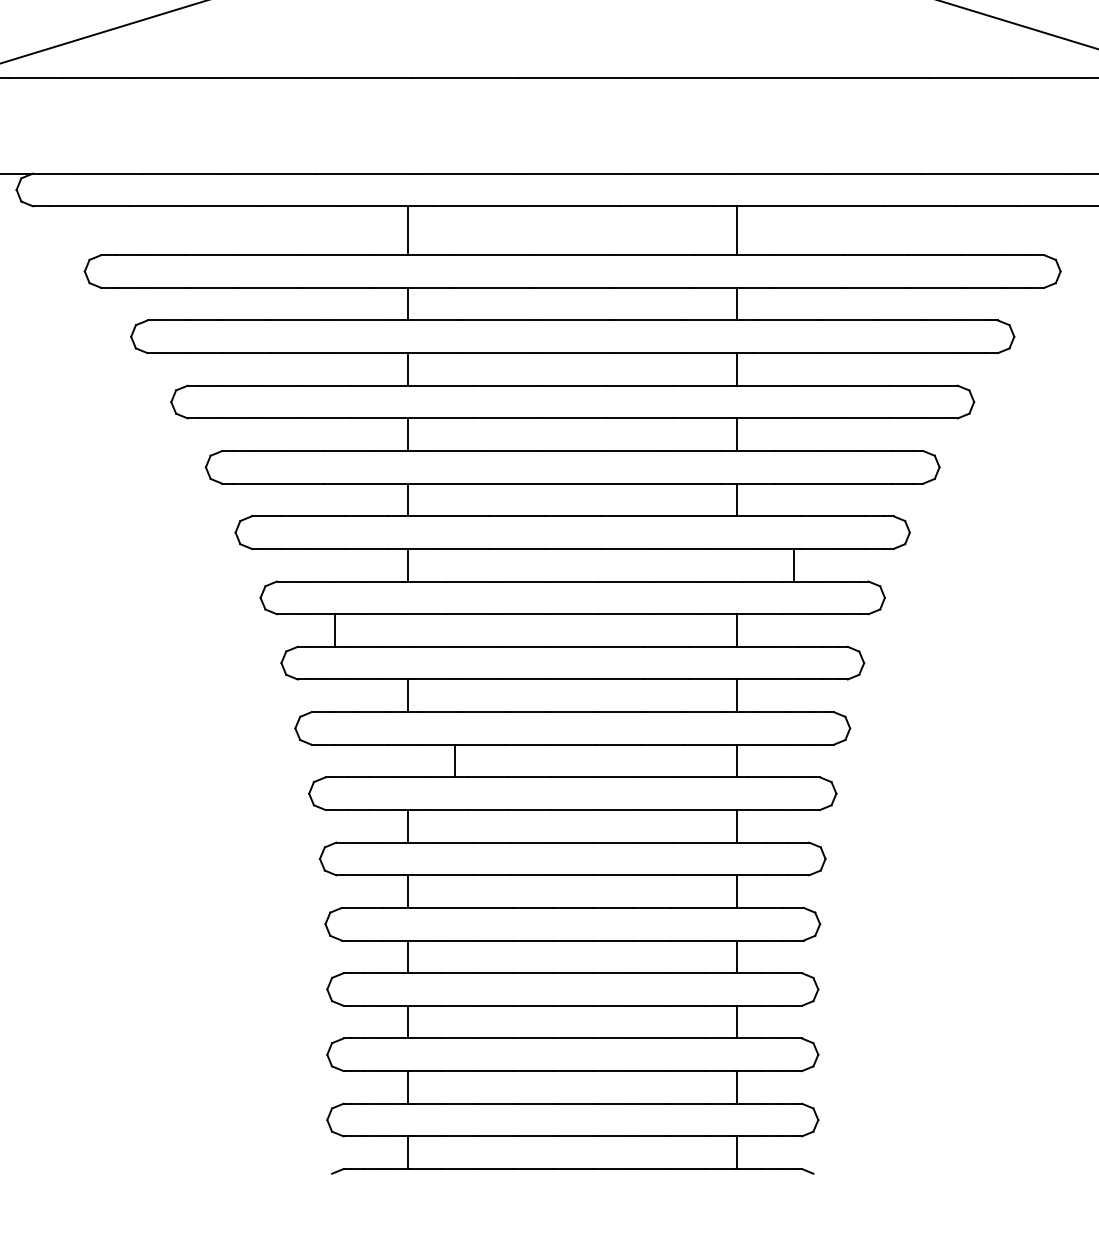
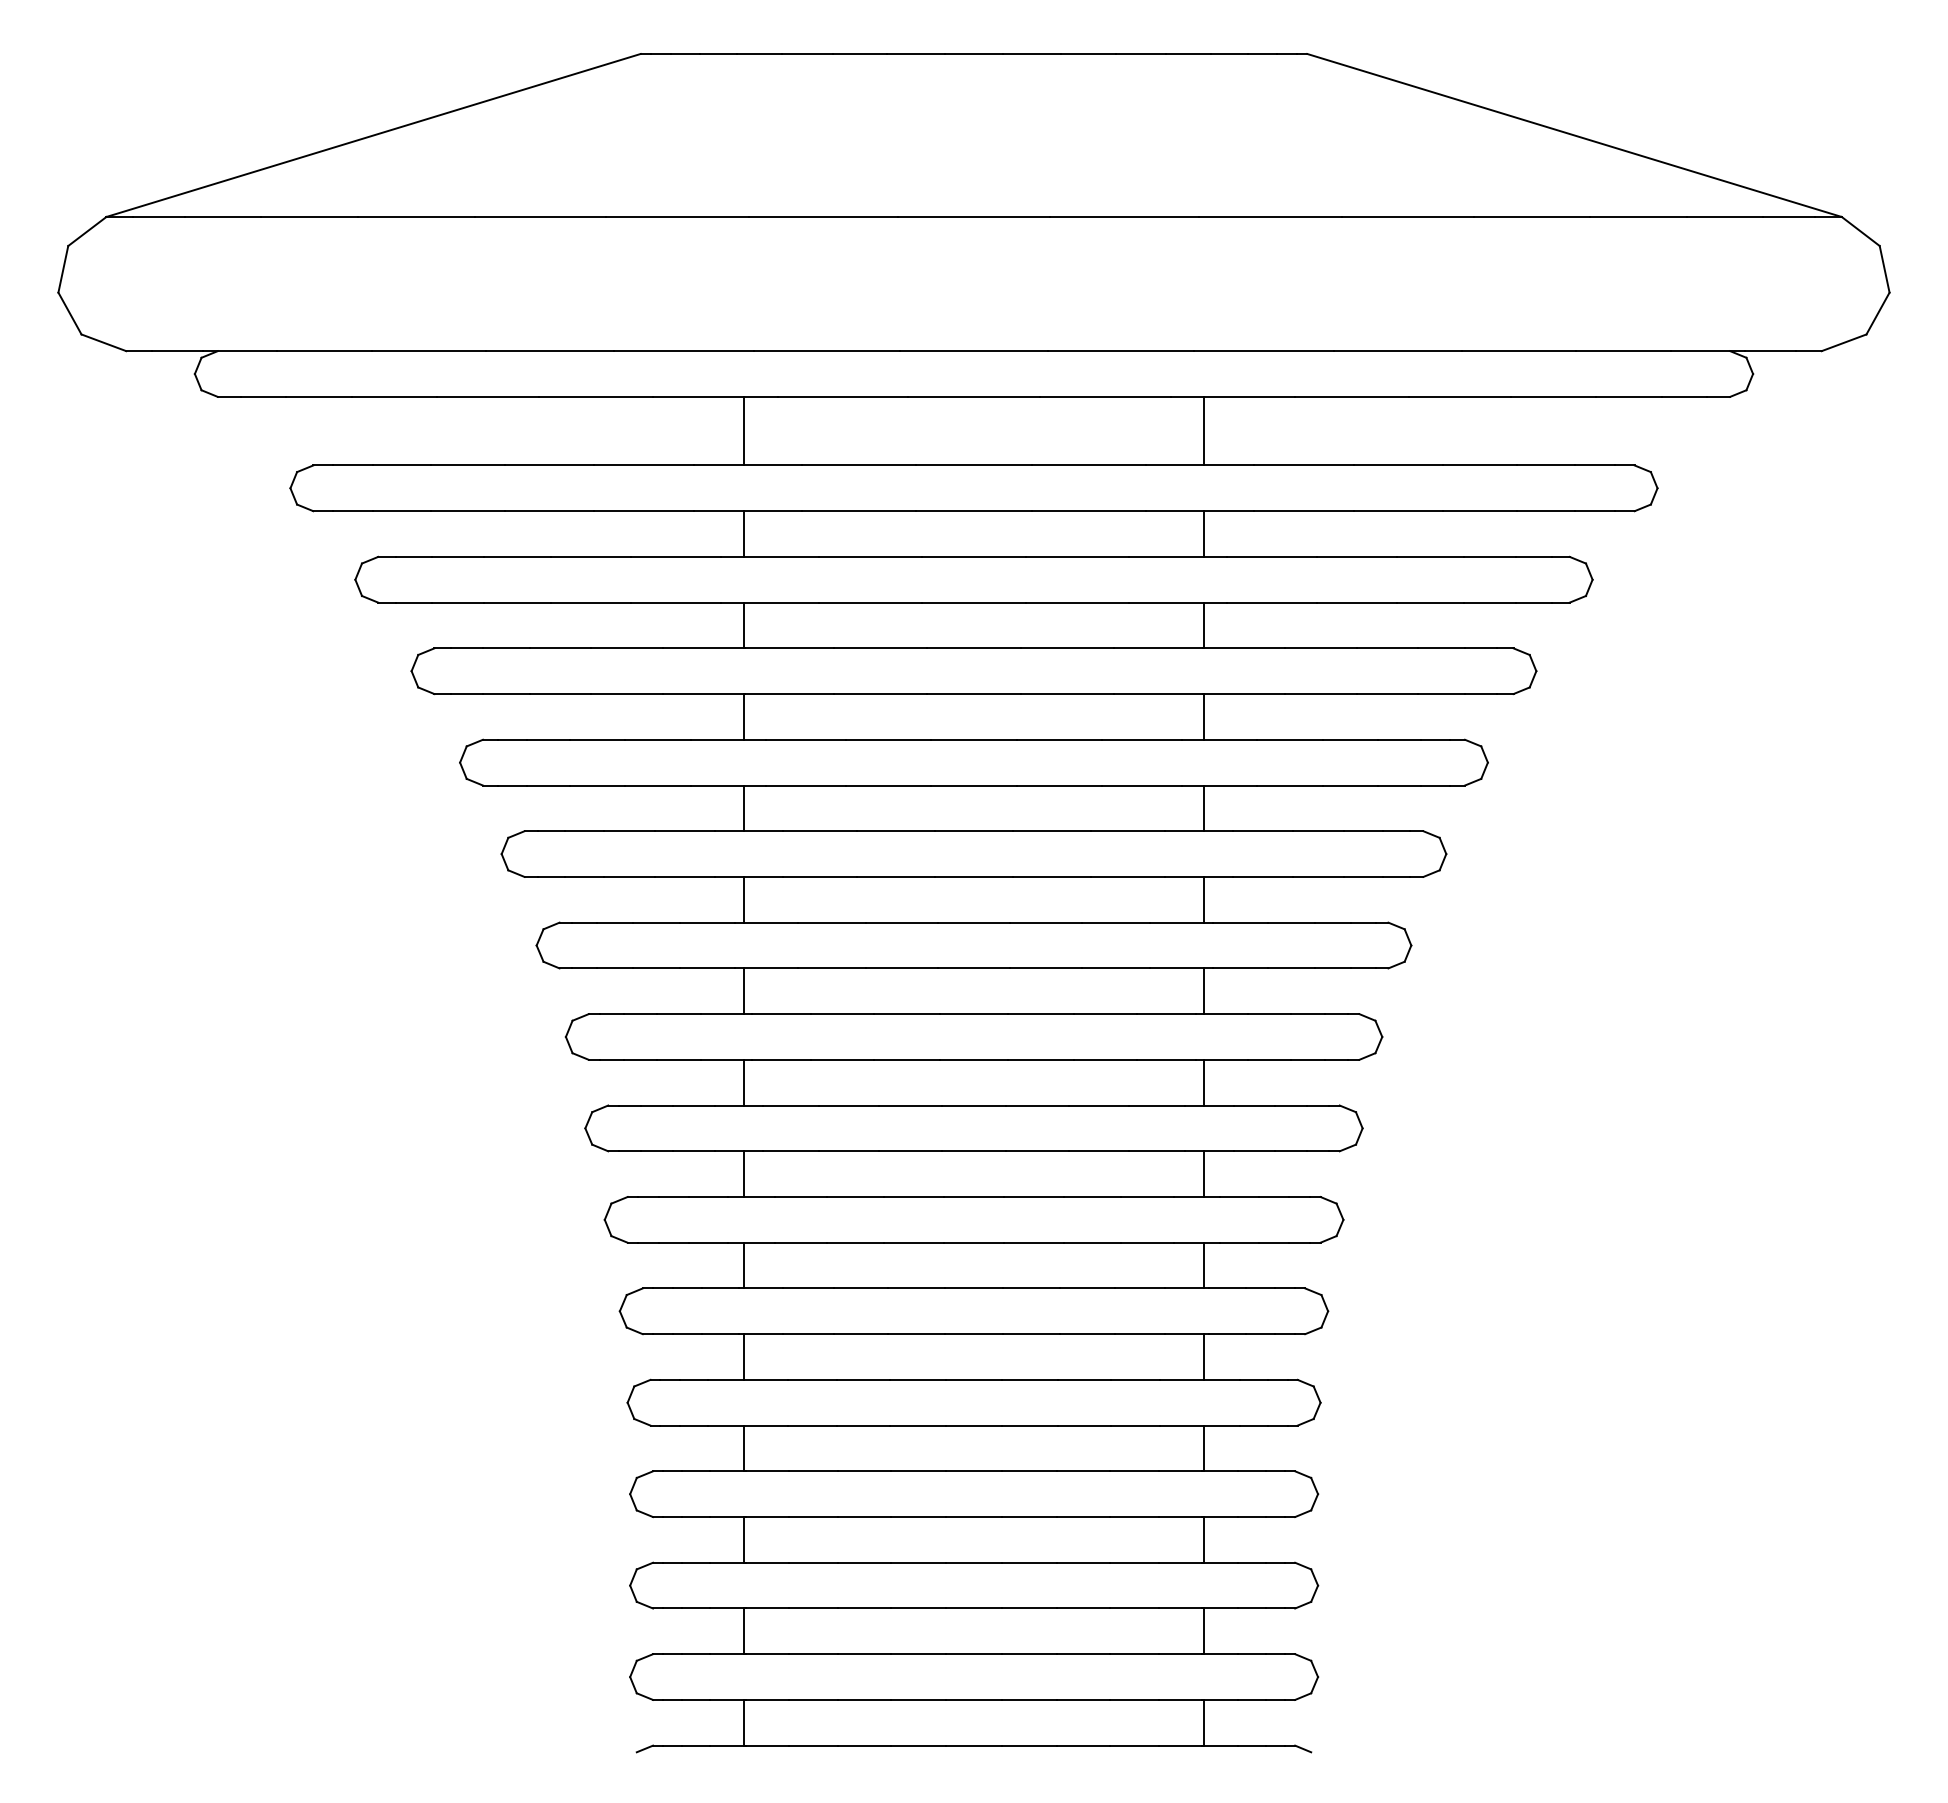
line: (793, 565) -> (1204, 899), moved
line: (334, 630) -> (743, 991), moved
line: (455, 761) -> (743, 1174), moved

